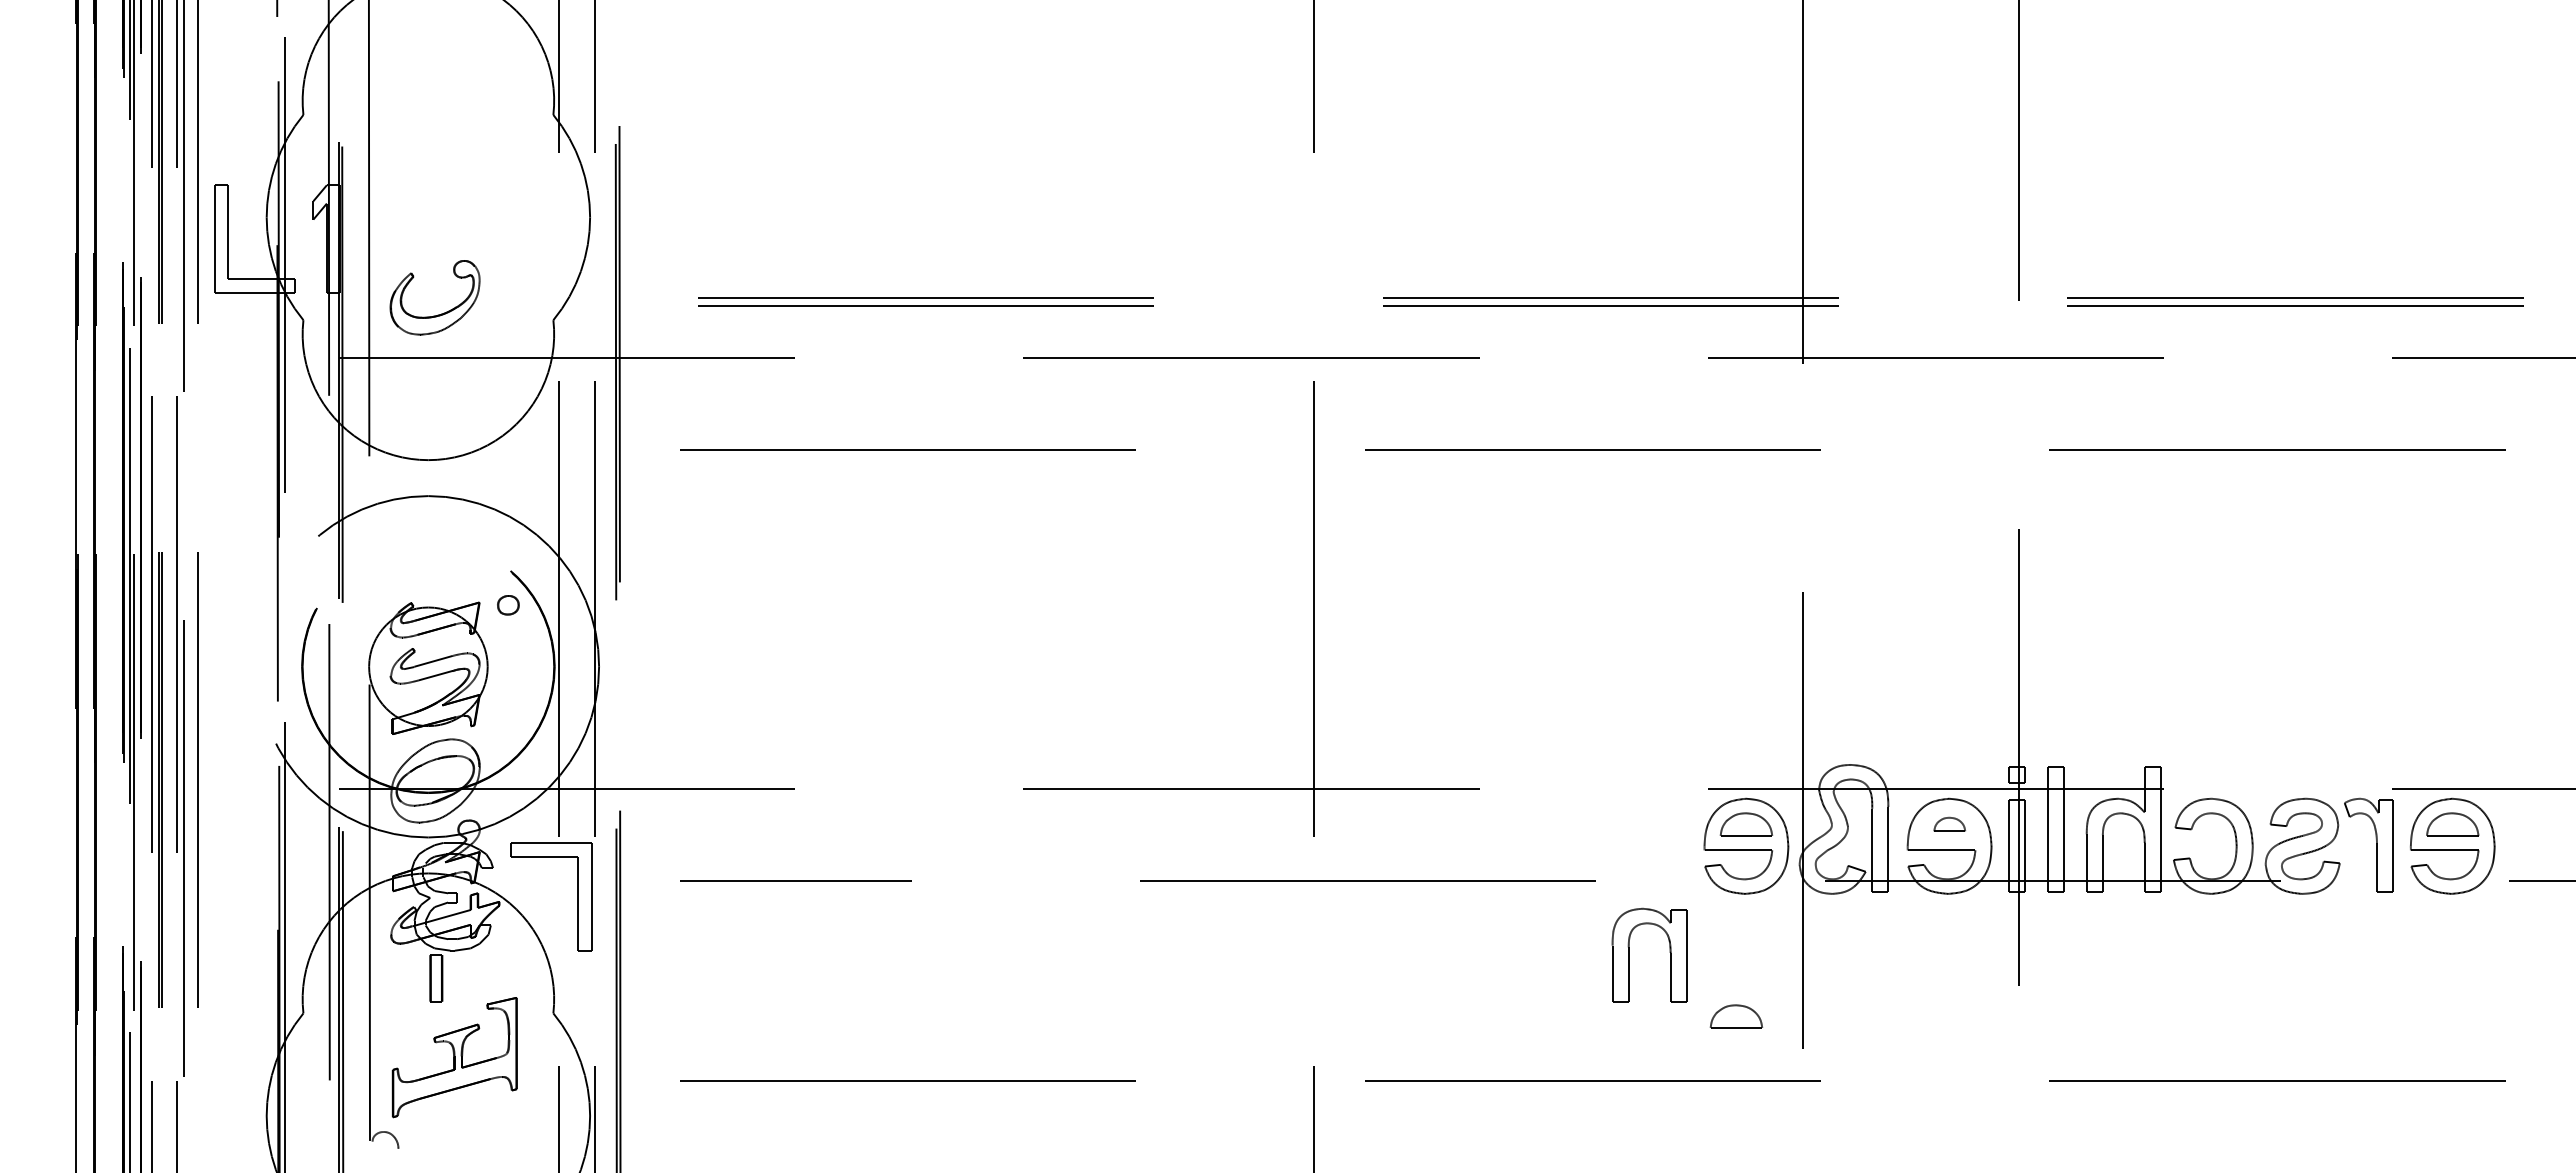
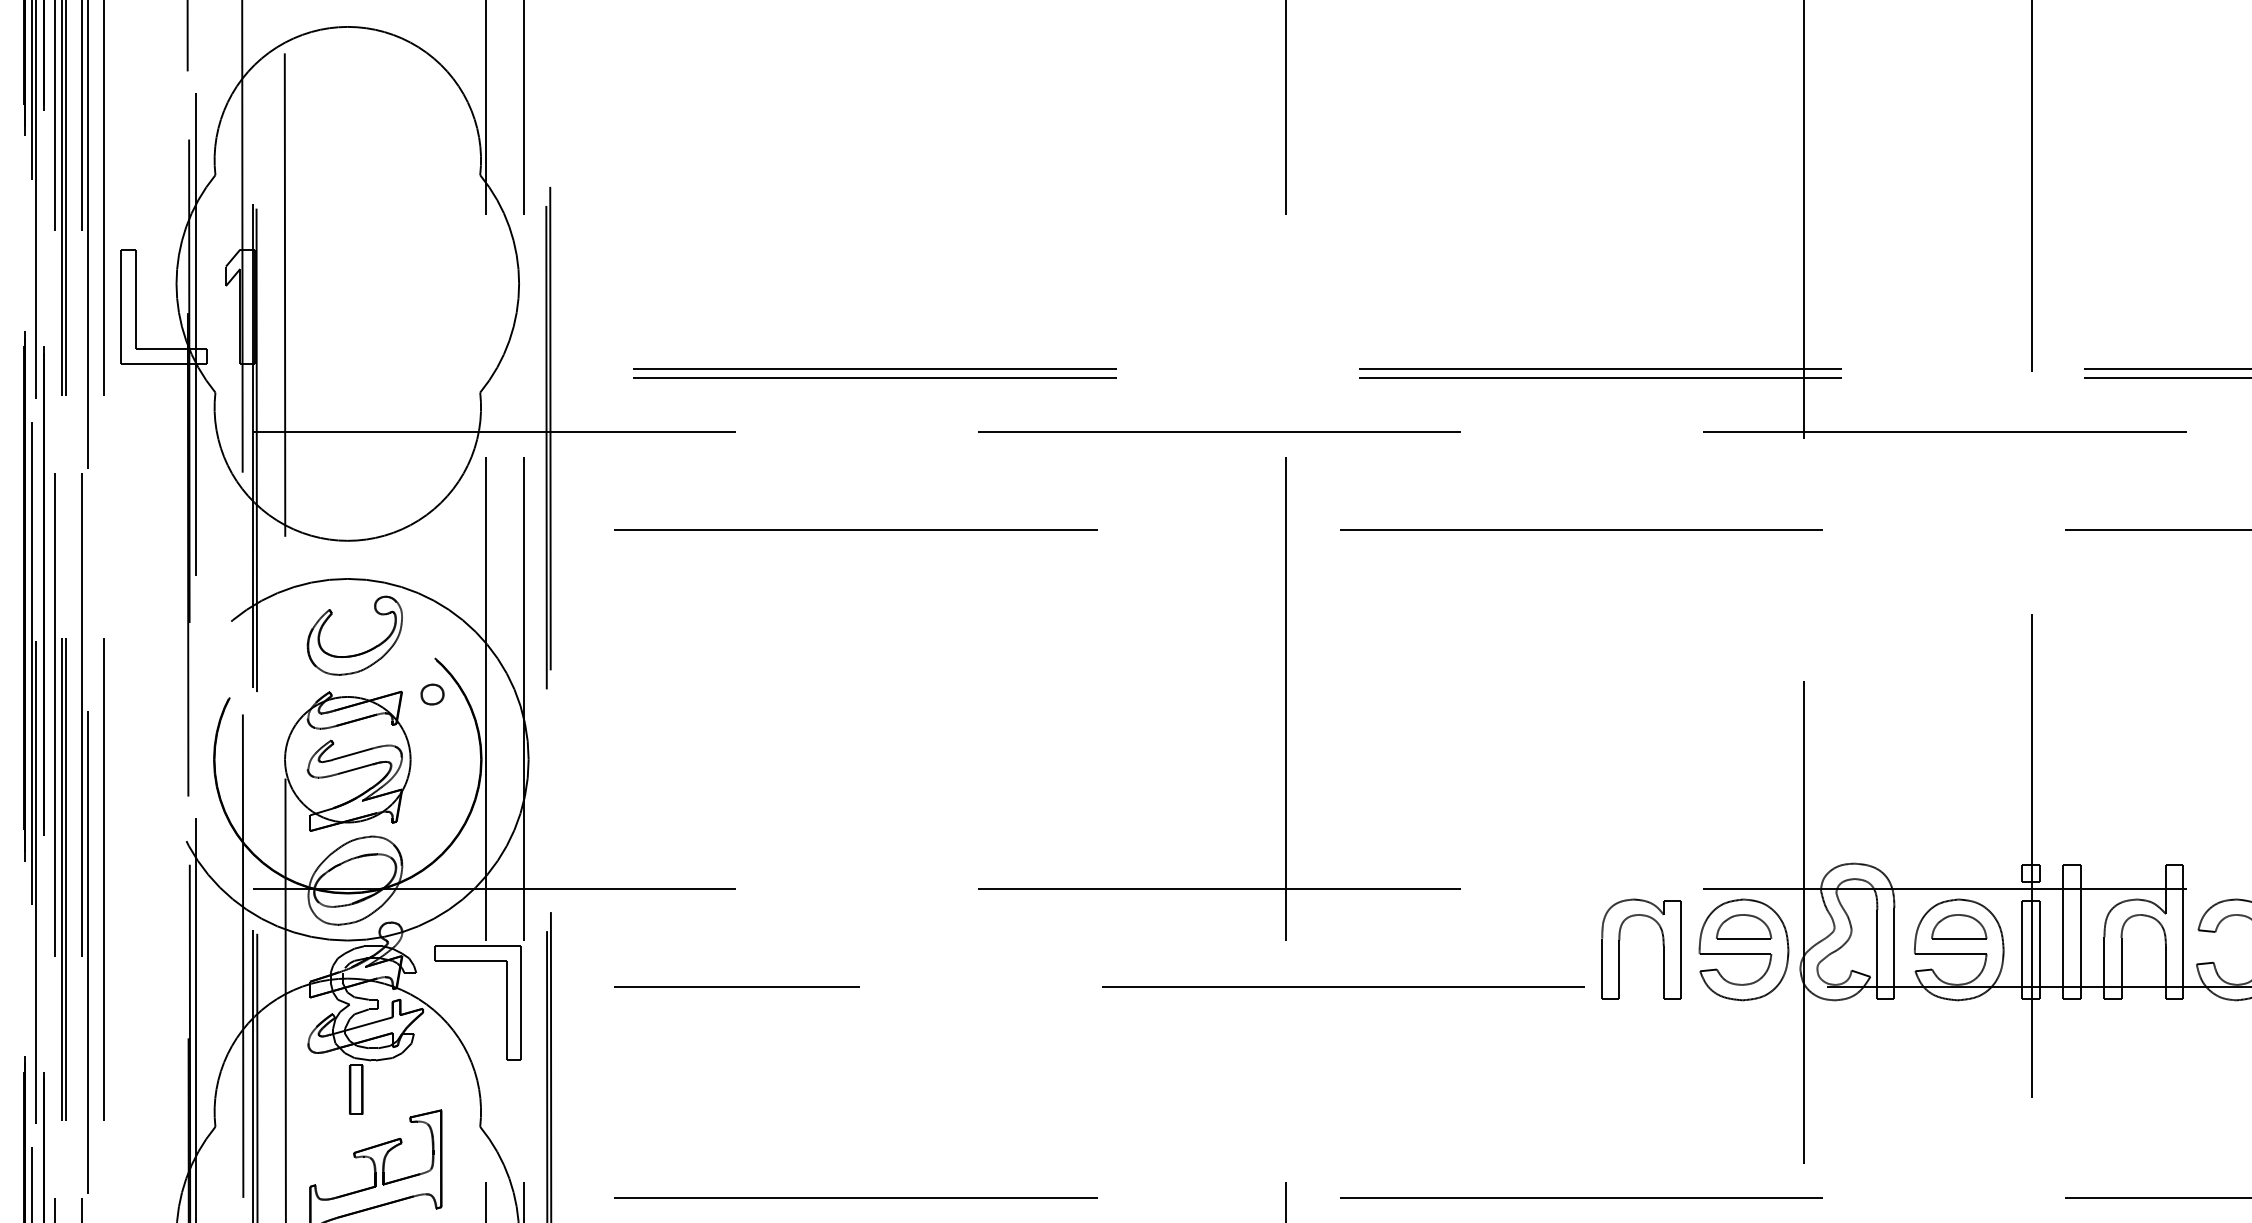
part: (437, 314) -> (357, 653), moved
part: (1949, 824) -> (1959, 926), size x1.67
part: (1629, 954) -> (1620, 947), moved
part: (1736, 1016) -> (1733, 1130), removed

